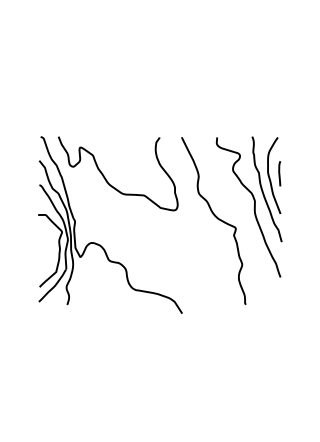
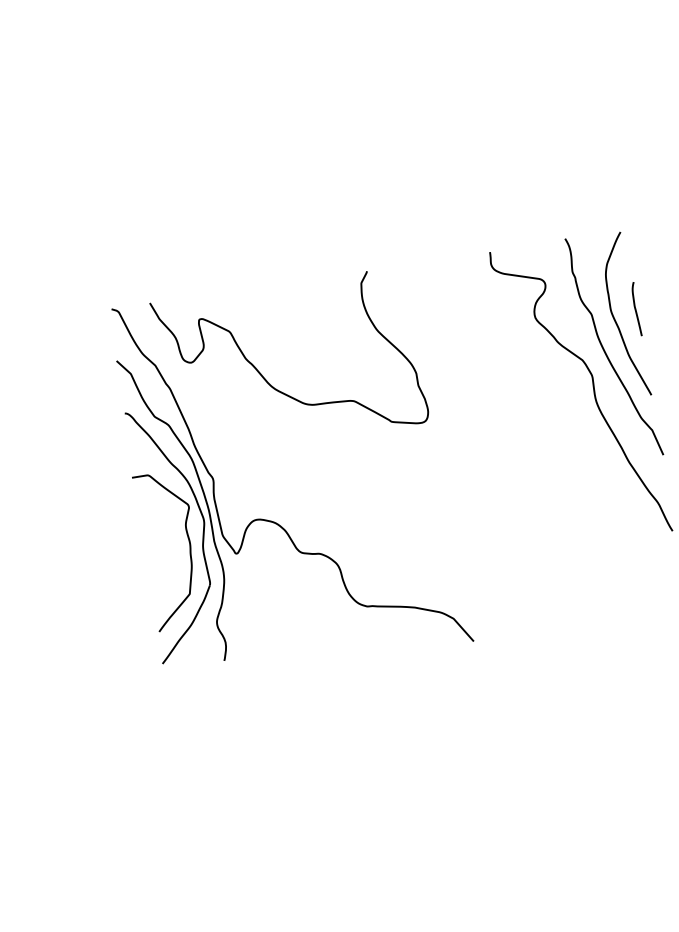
curve: (215, 217) -> (513, 424), removed

